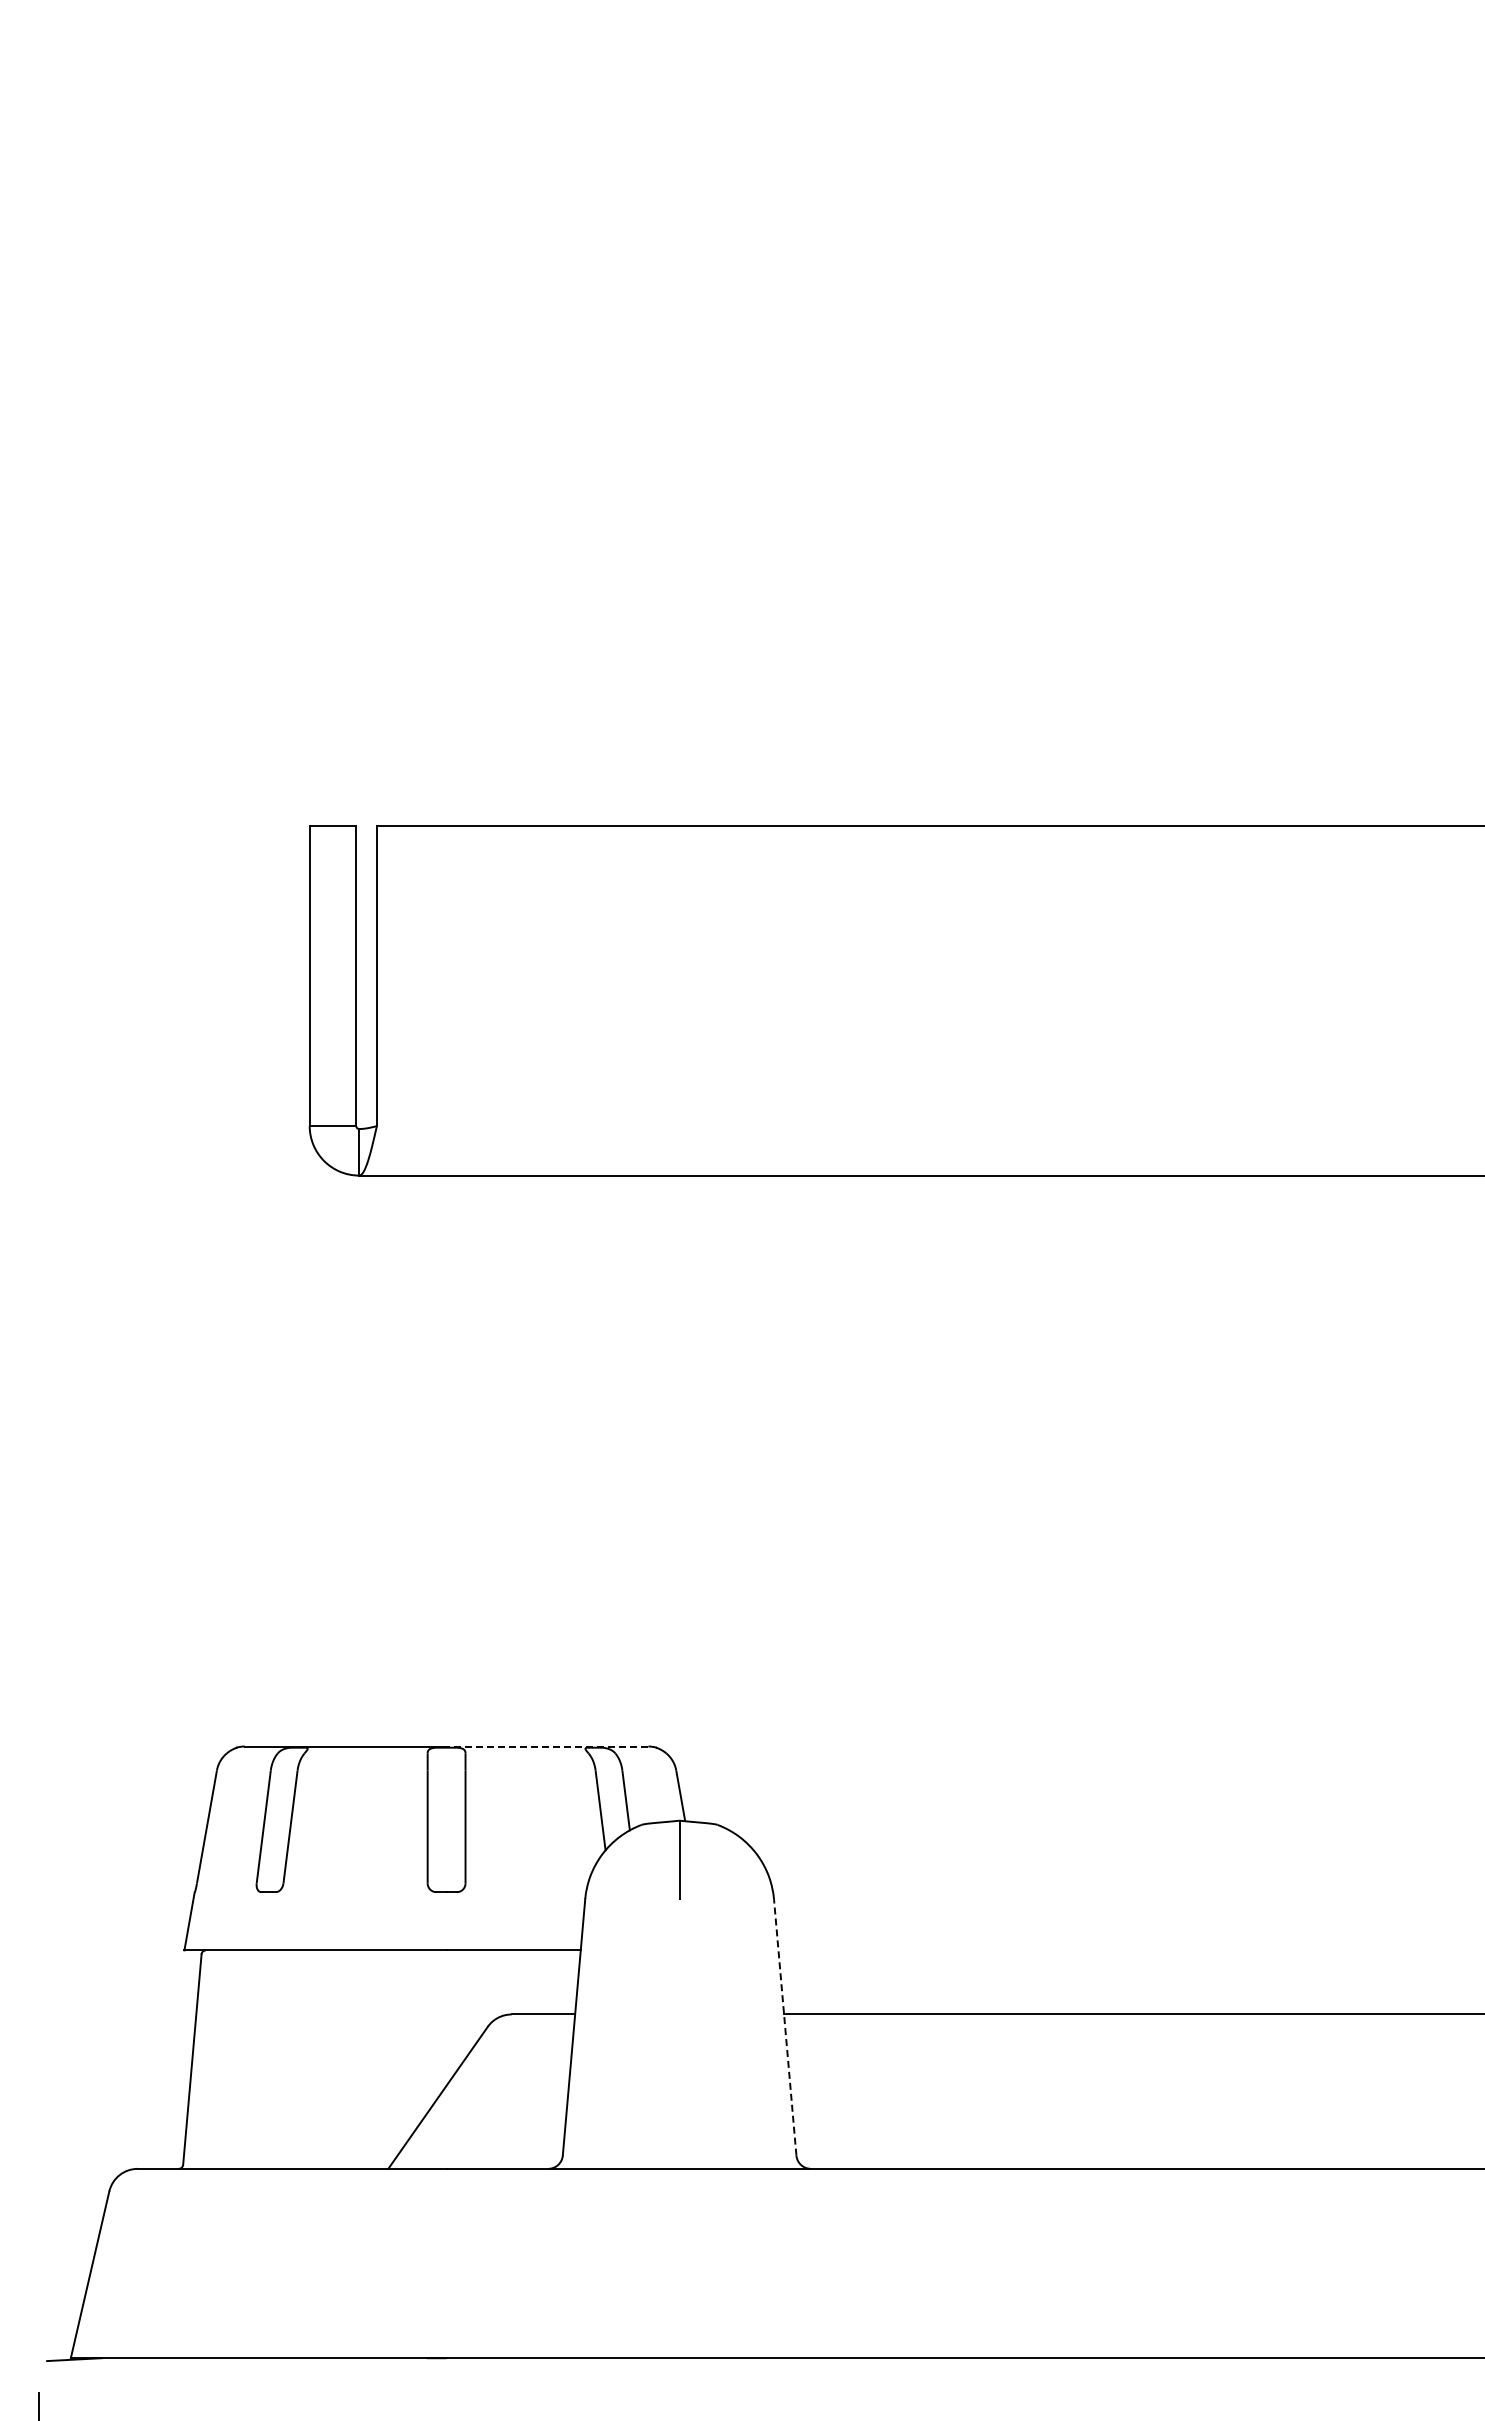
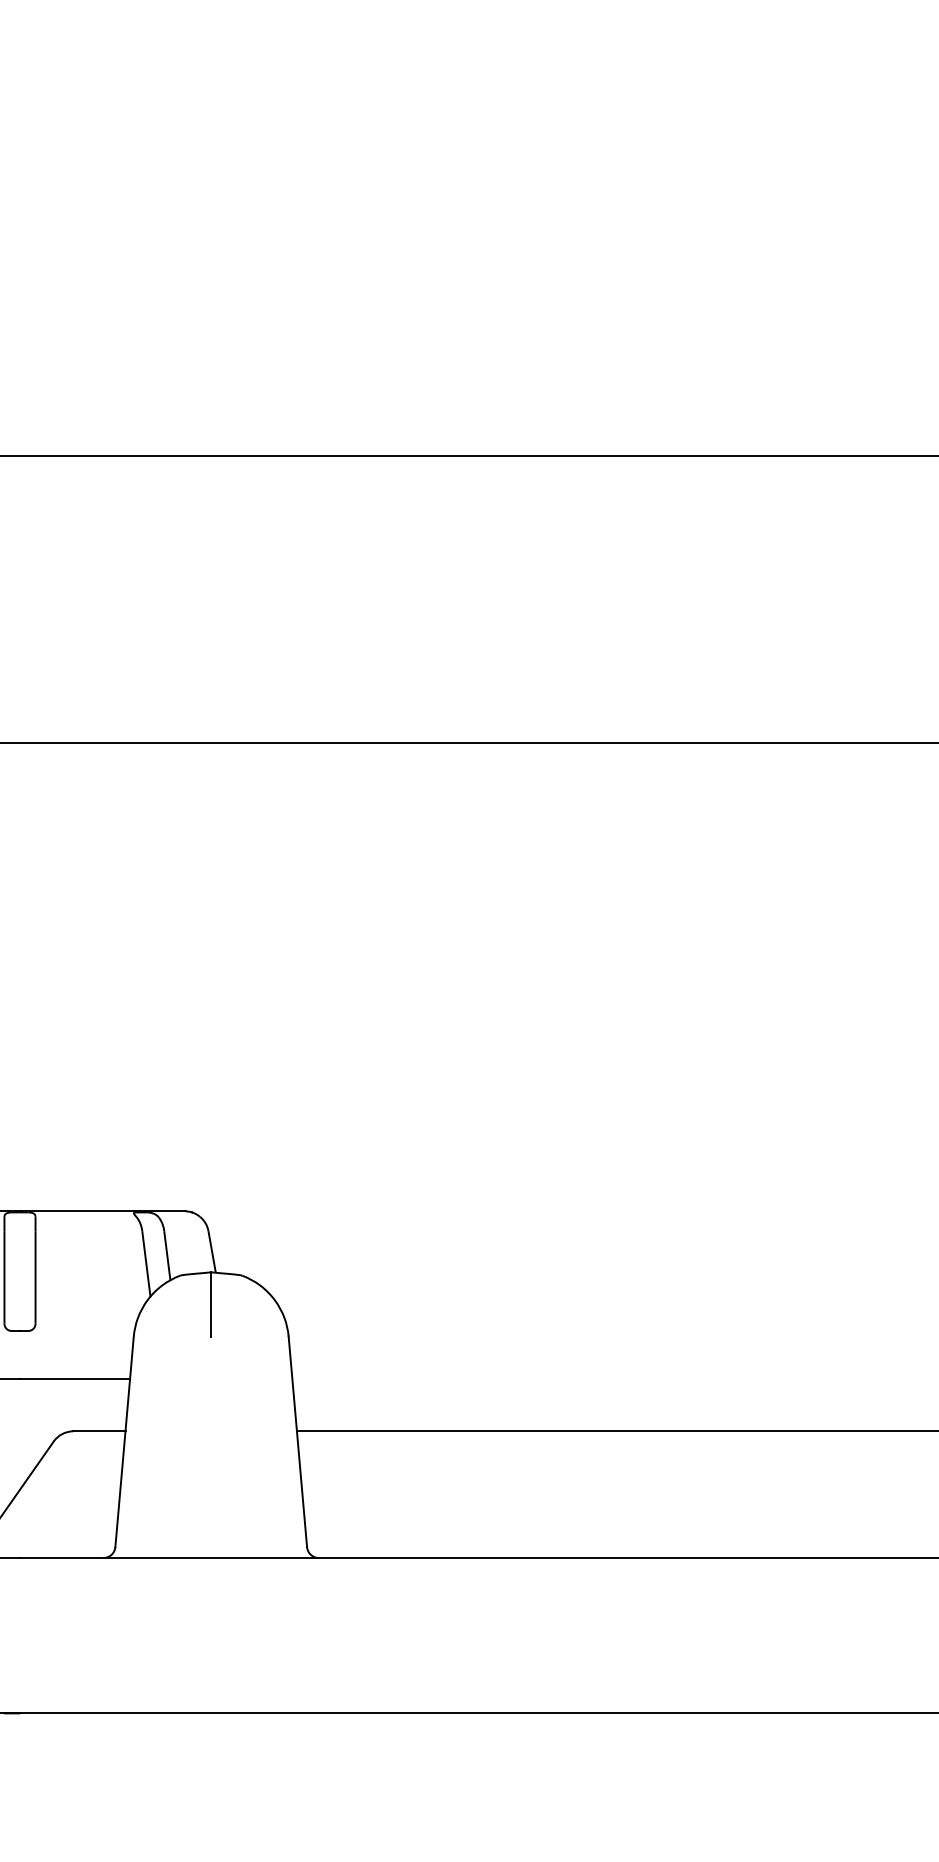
line: (547, 1746) -> (102, 1211), dashed -> solid
line: (785, 2027) -> (298, 1442), dashed -> solid

